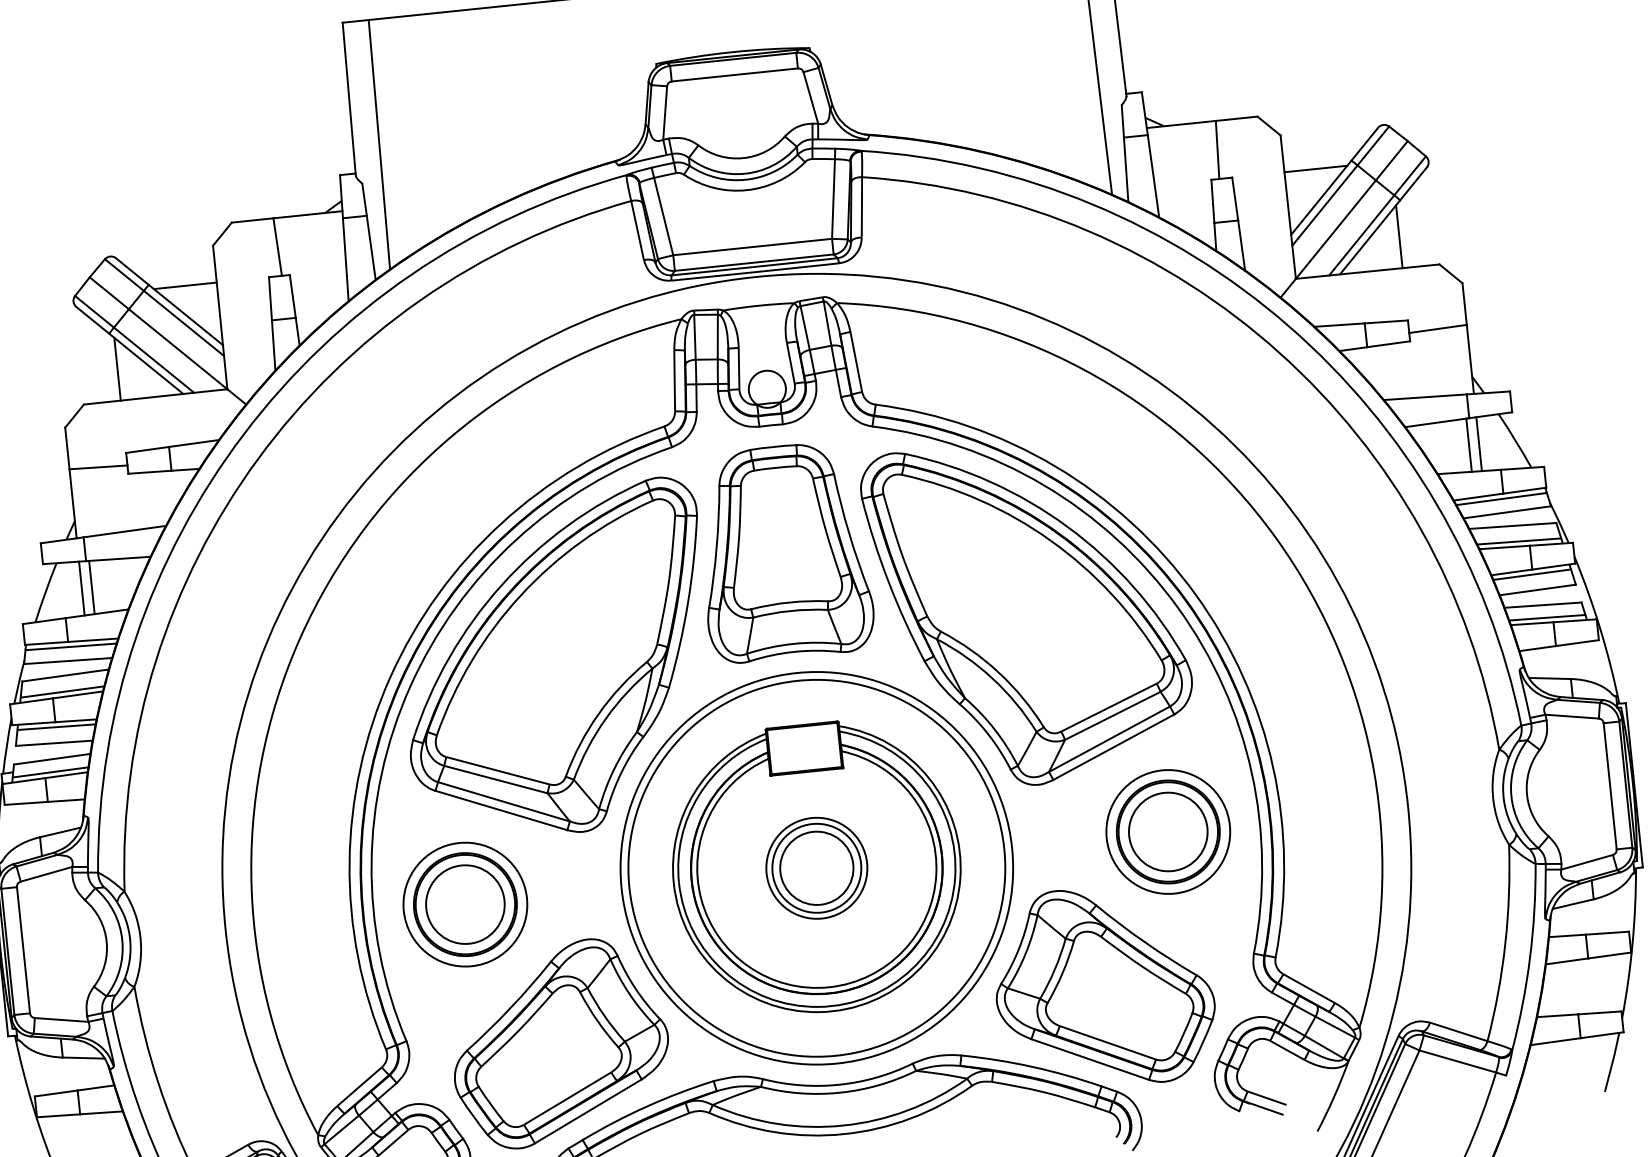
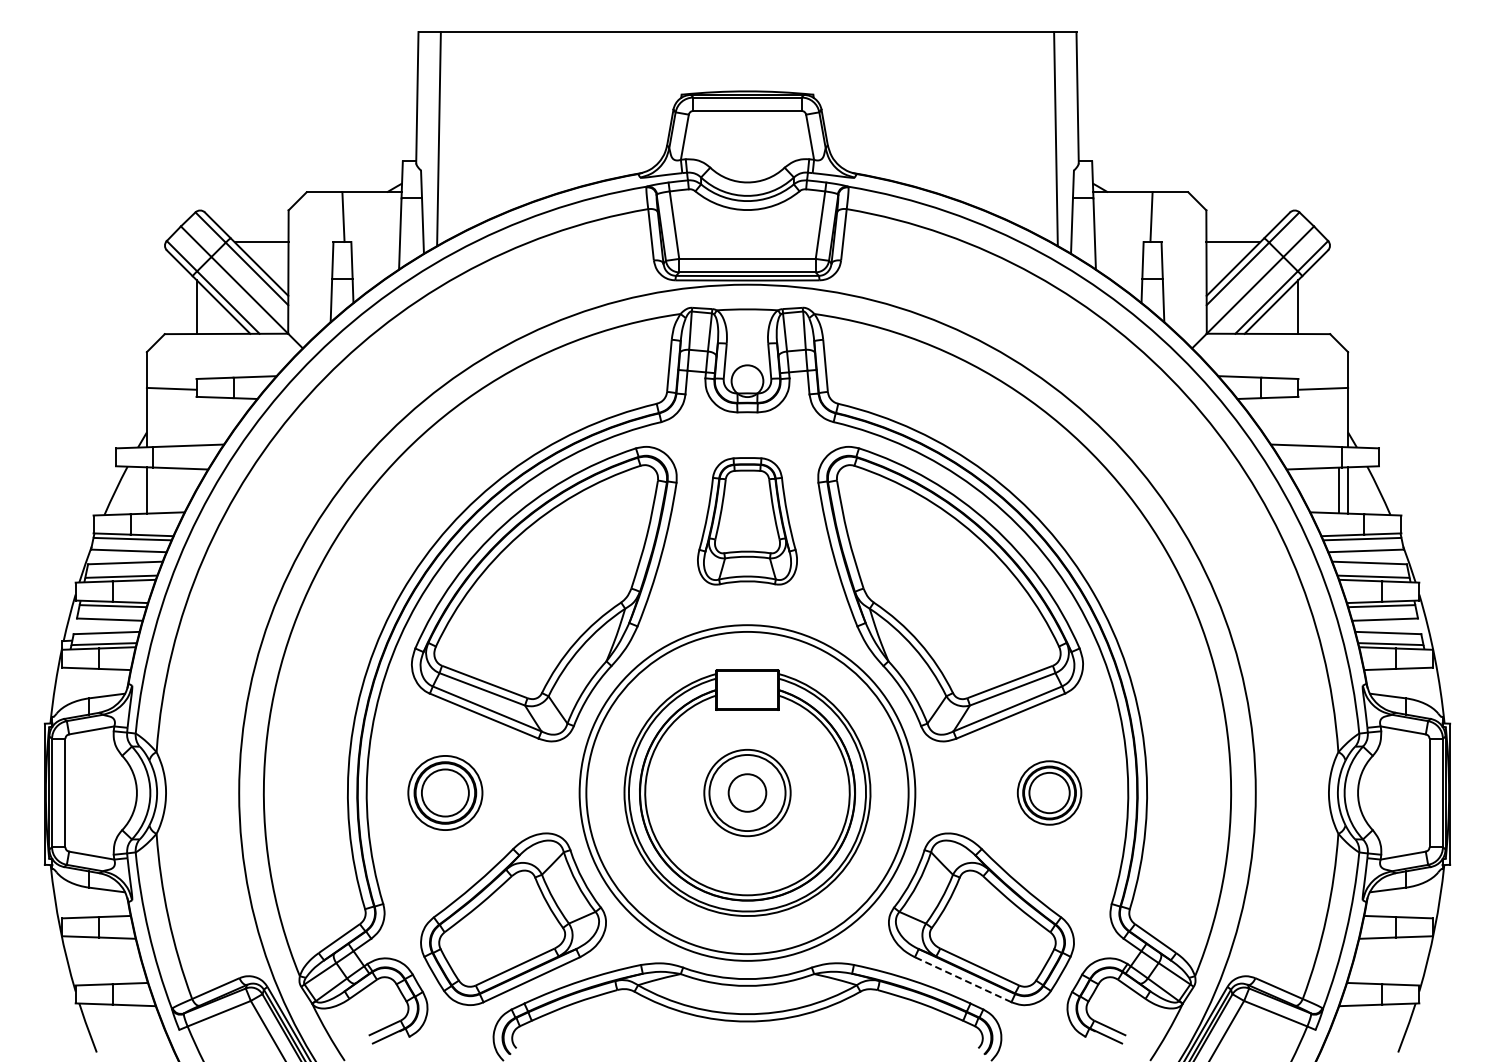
part: (784, 552) -> (747, 521), size x0.7
line: (91, 587) -> (155, 490), removed
part: (1168, 831) -> (1049, 792), size x0.6
circle: (816, 867) -> (747, 792), size x0.6
part: (465, 903) -> (445, 792), size x0.7
line: (1089, 1059) -> (962, 979), solid -> dashed

